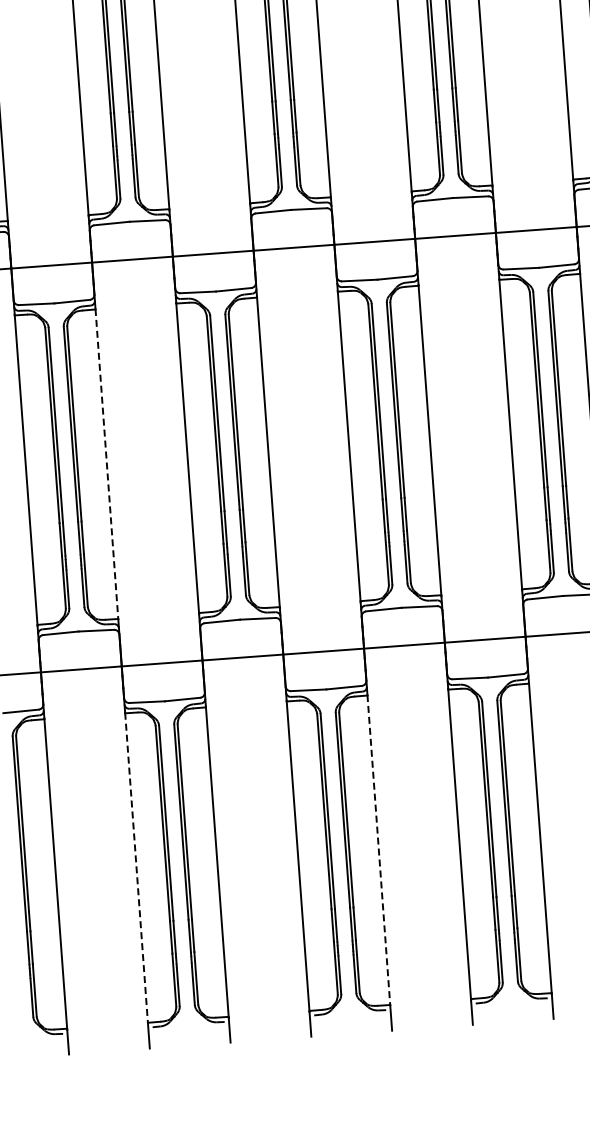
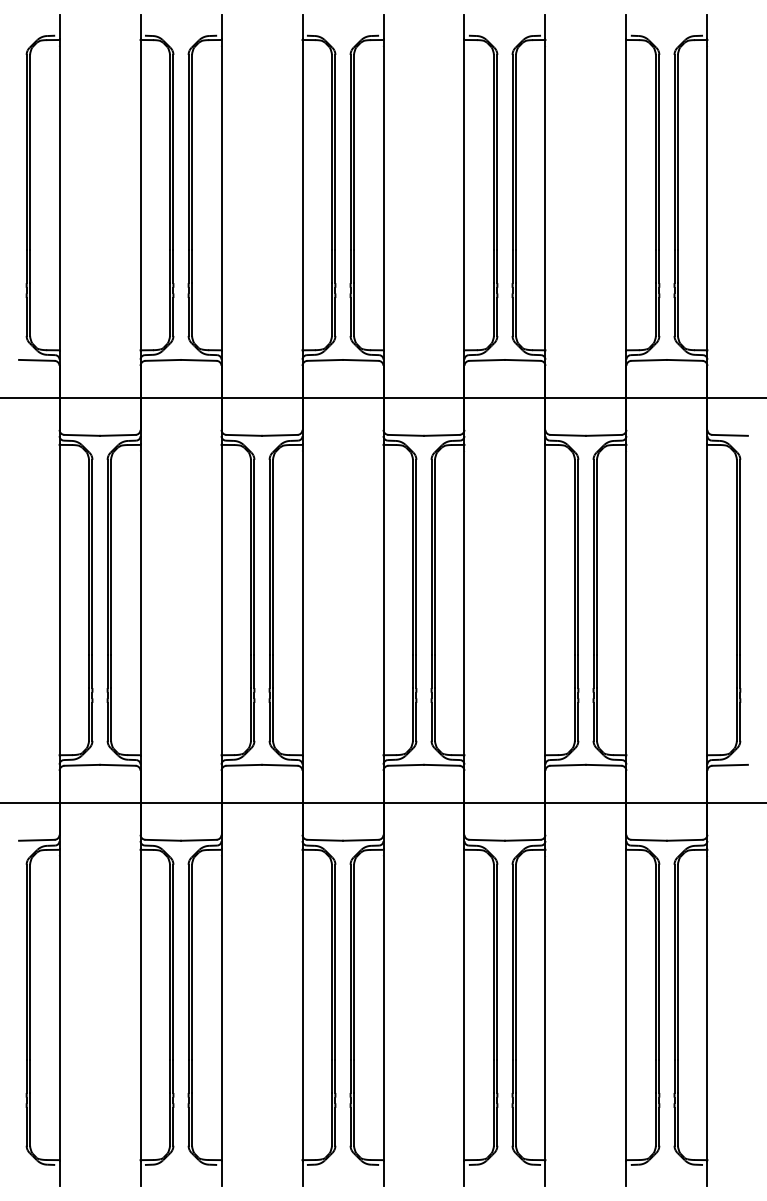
line: (106, 464) -> (140, 600), dashed -> solid
line: (378, 850) -> (383, 1005), dashed -> solid
line: (136, 868) -> (140, 1005), dashed -> solid

